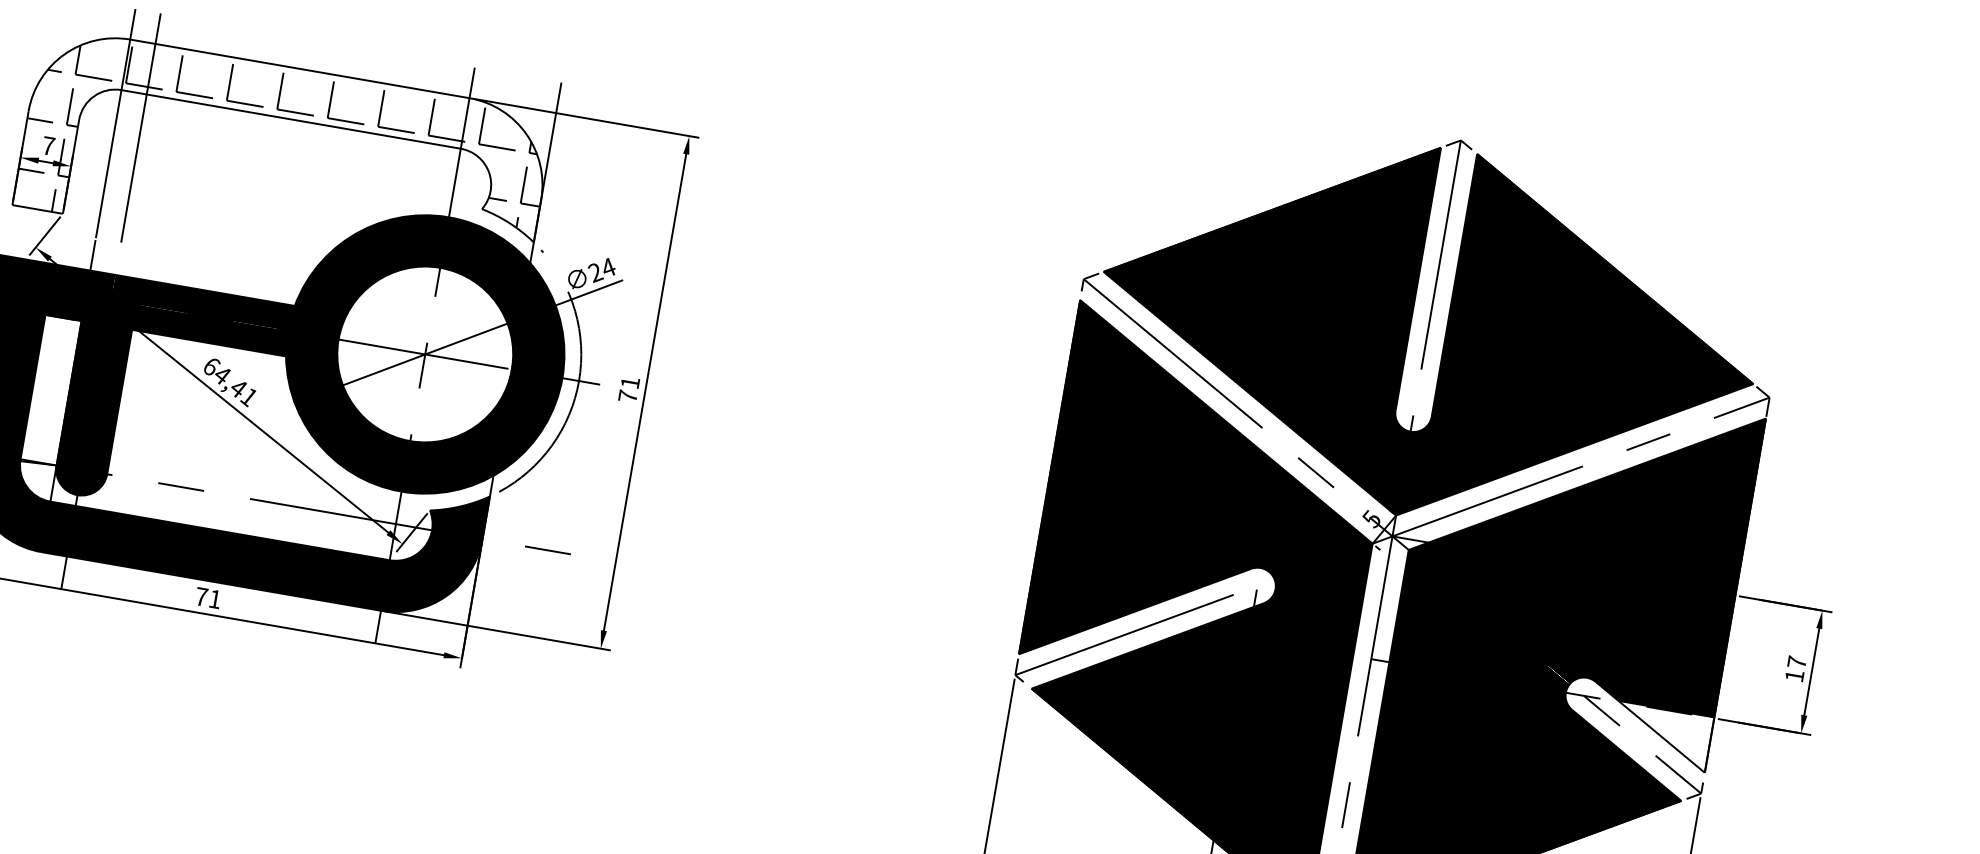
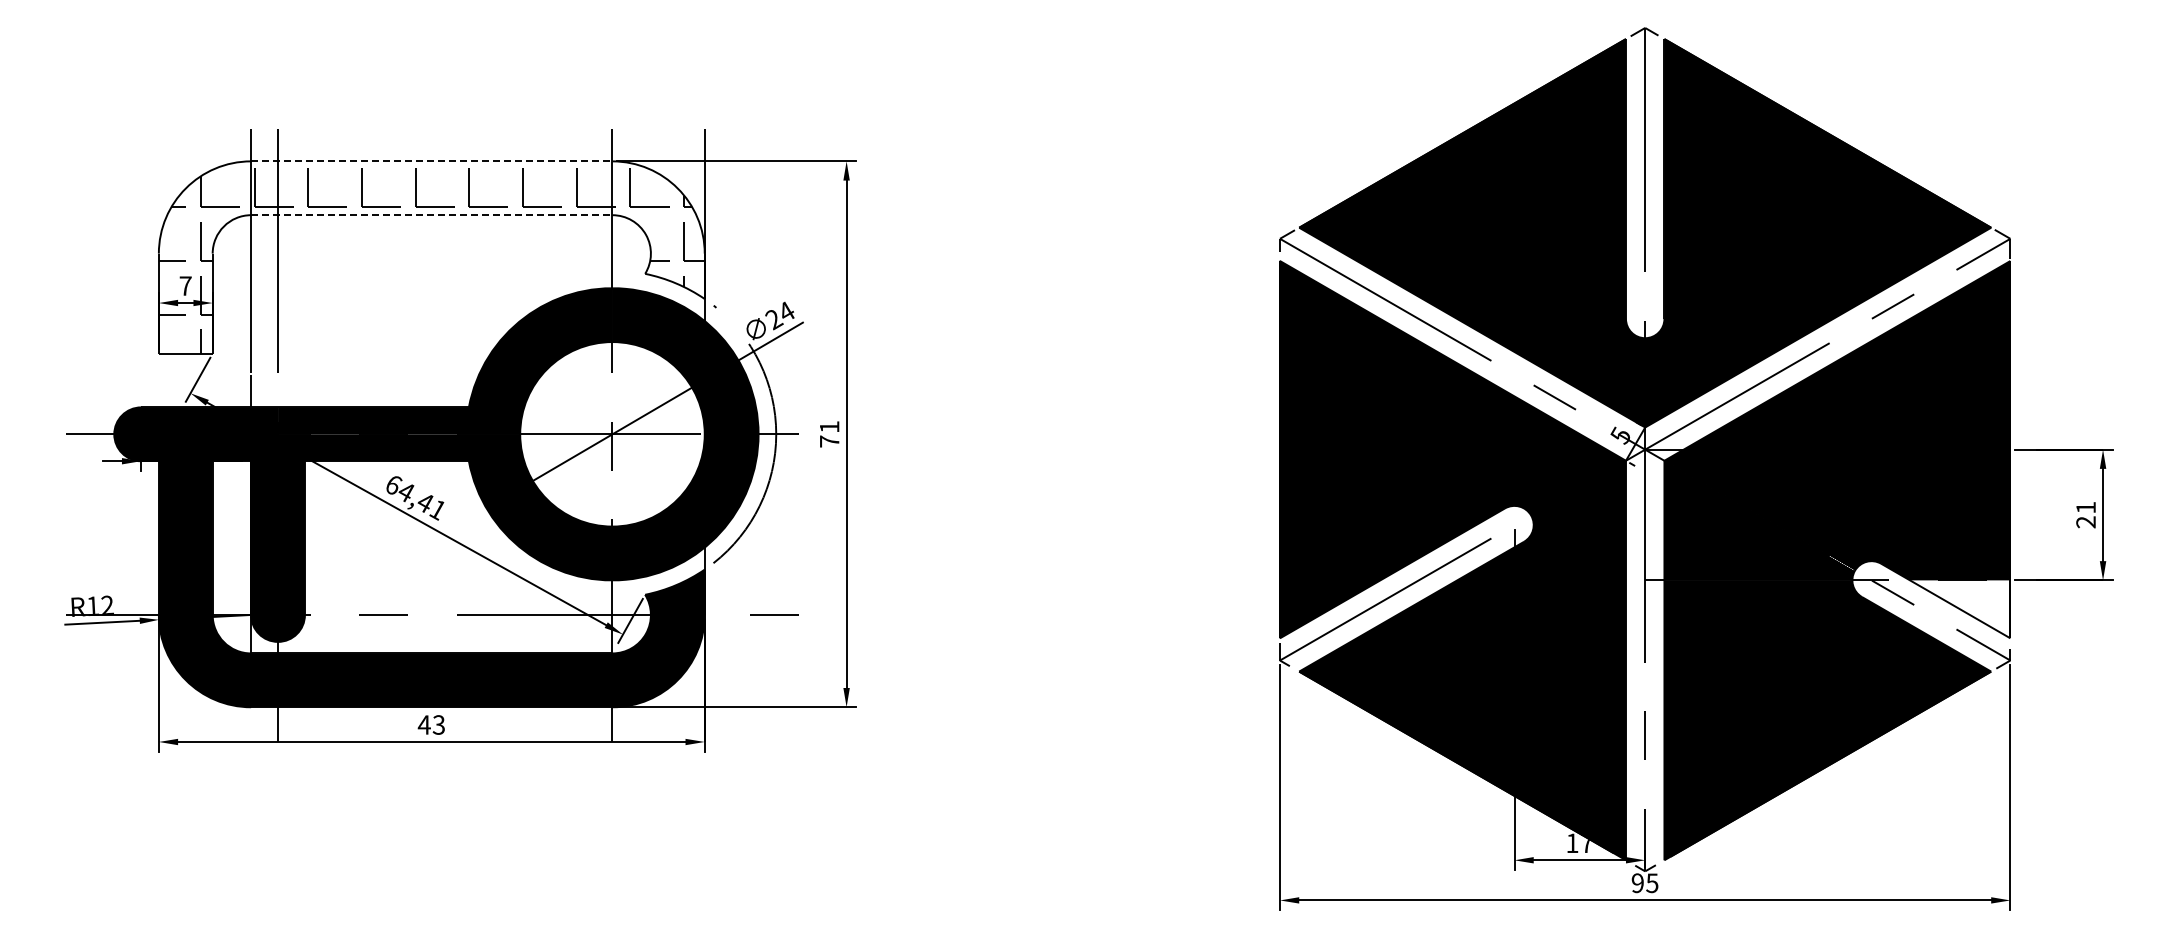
line: (299, 68) -> (431, 161), solid -> dashed
line: (290, 119) -> (431, 215), solid -> dashed
text: (207, 597) -> (430, 724), 71 -> 43
text: (1795, 668) -> (2085, 514), 17 -> 21

